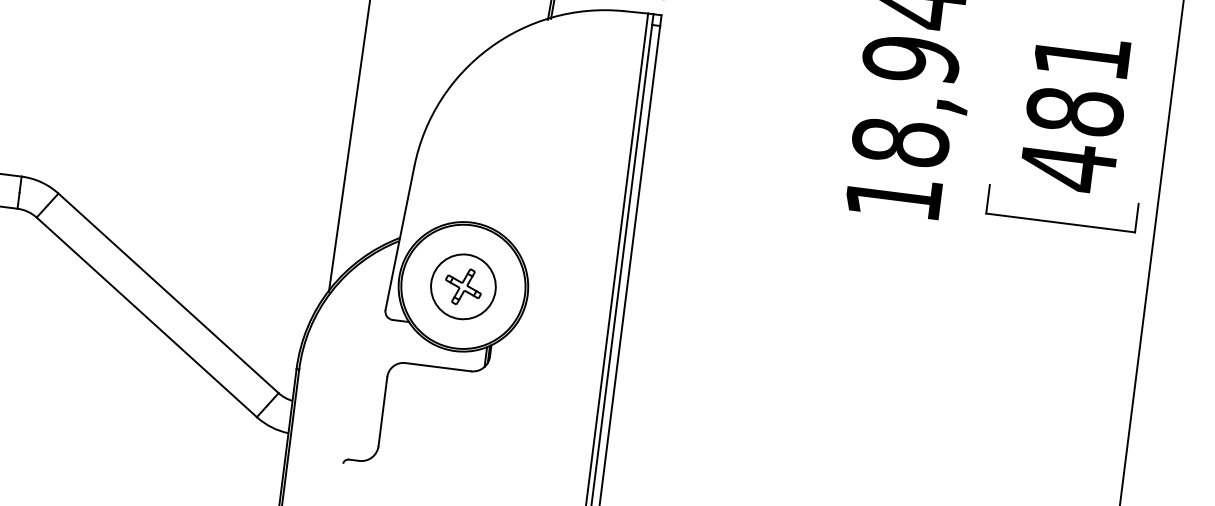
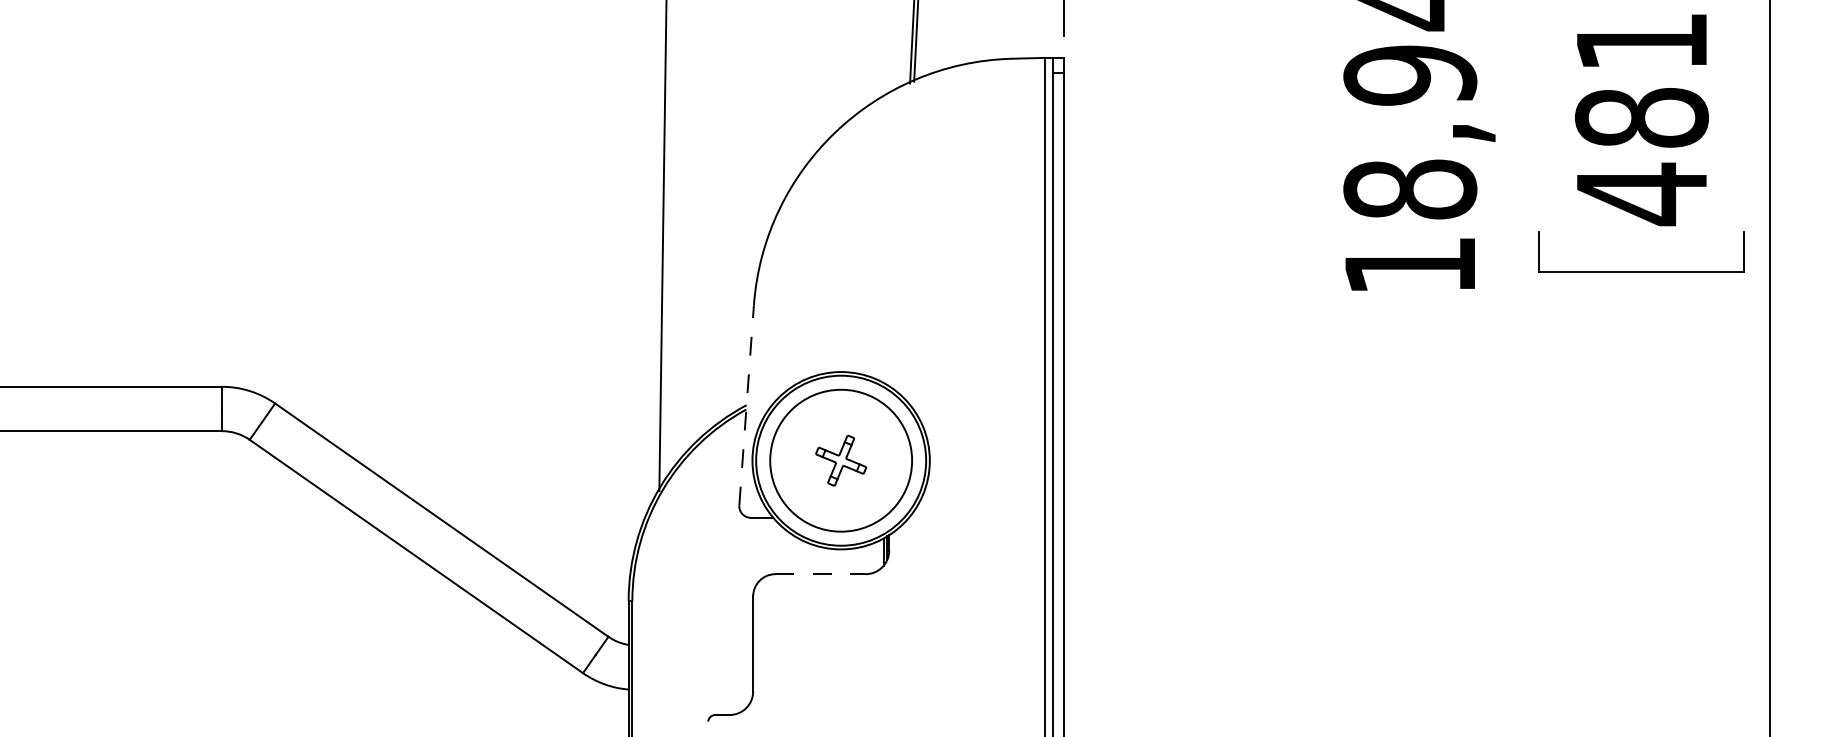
line: (399, 237) -> (746, 404), solid -> dashed
circle: (462, 286) -> (840, 460), size x1.6
line: (438, 367) -> (821, 574), solid -> dashed

